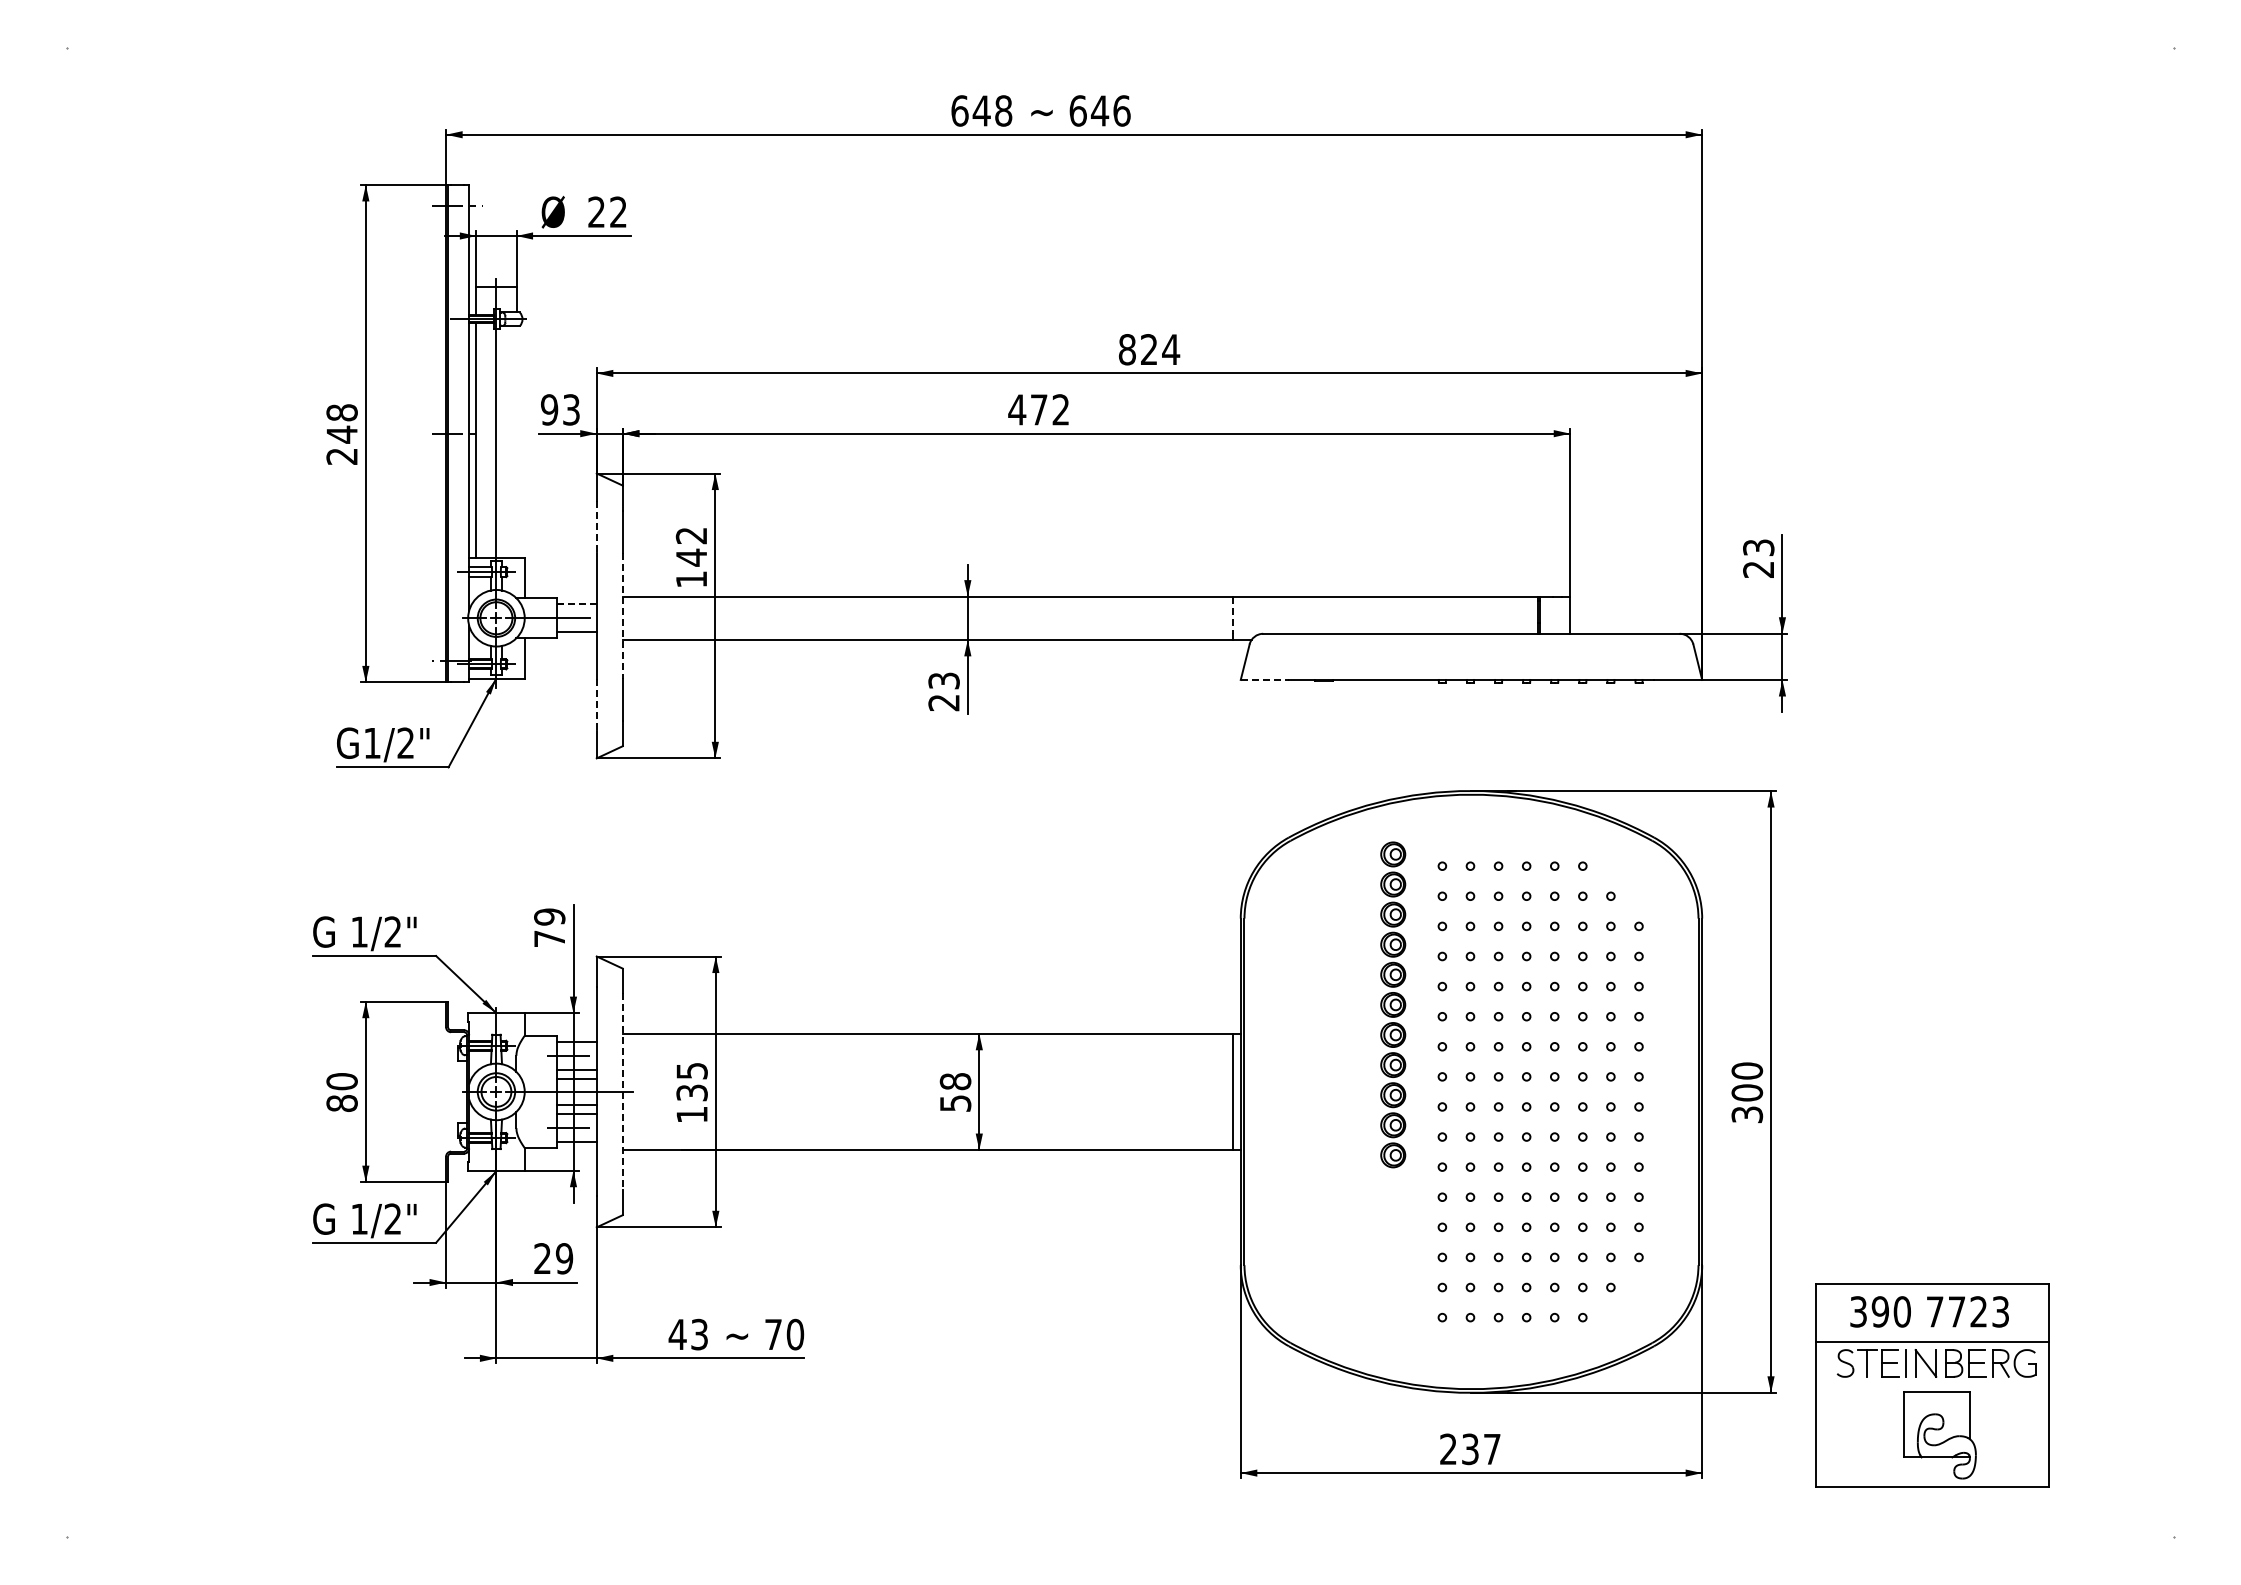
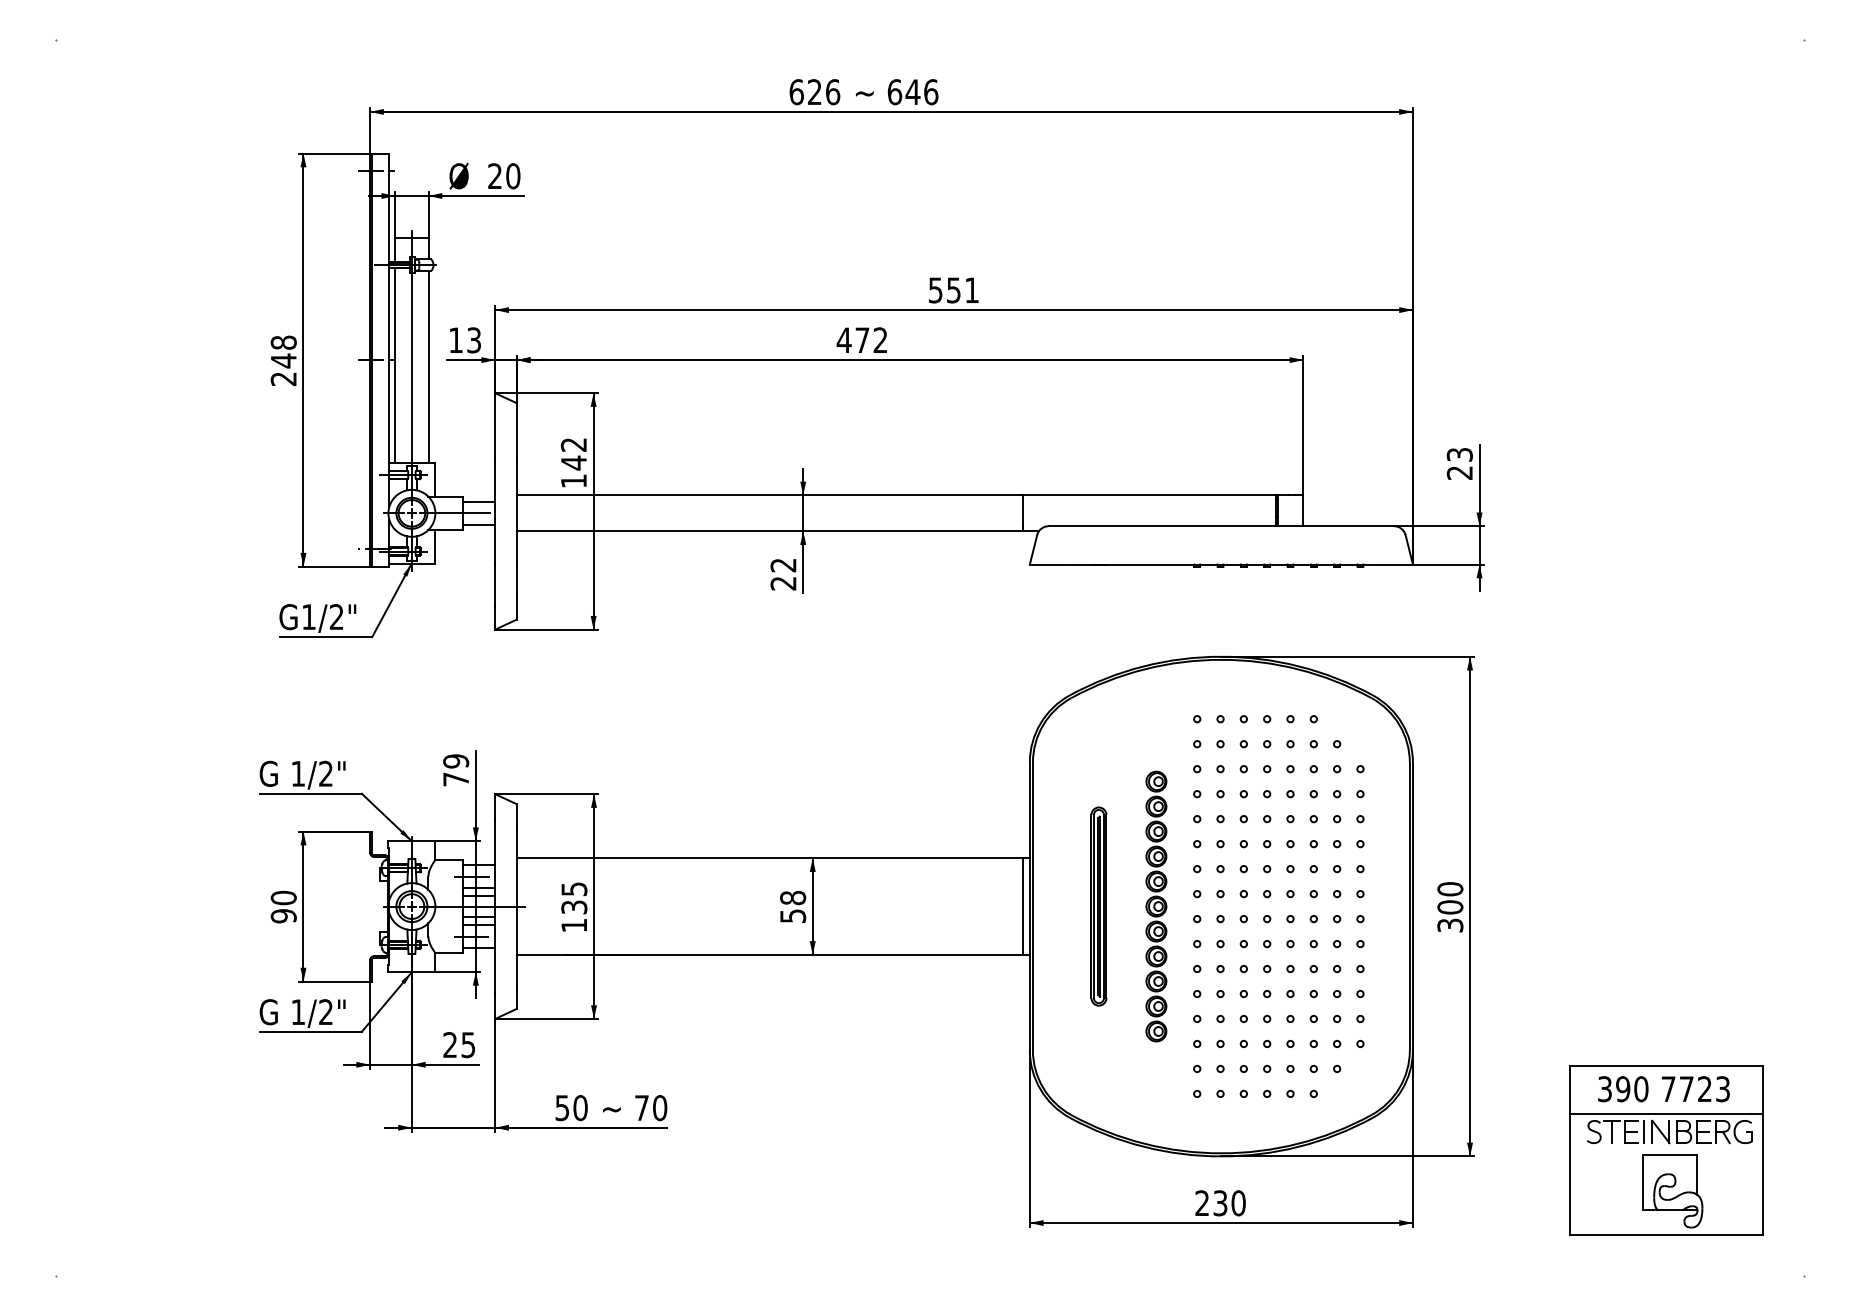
text: (992, 110) -> (823, 91), 648 -> 626
text: (618, 211) -> (513, 175), 22 -> 20
text: (1149, 349) -> (954, 290), 824 -> 551
text: (549, 409) -> (455, 340), 93 -> 13
line: (516, 441) -> (428, 366), added
line: (596, 527) -> (494, 437), dashed -> solid
line: (577, 604) -> (479, 501), dashed -> solid
line: (622, 615) -> (516, 511), dashed -> solid
line: (1232, 615) -> (1022, 511), dashed -> solid
line: (1265, 679) -> (1050, 564), dashed -> solid
text: (943, 680) -> (783, 565), 23 -> 22
line: (596, 705) -> (494, 585), dashed -> solid
part: (1393, 1004) -> (1156, 906), moved
line: (622, 1091) -> (516, 906), dashed -> solid
part: (1323, 1091) -> (1098, 906), added
text: (341, 1103) -> (283, 916), 80 -> 90
text: (564, 1258) -> (468, 1044), 29 -> 25
text: (688, 1334) -> (571, 1107), 43 -> 50
part: (1932, 1385) -> (1666, 1150), moved
text: (1491, 1449) -> (1238, 1203), 237 -> 230

